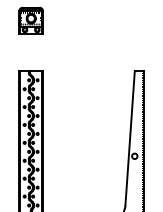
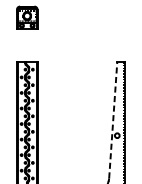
line: (130, 137) -> (113, 119), solid -> dashed

